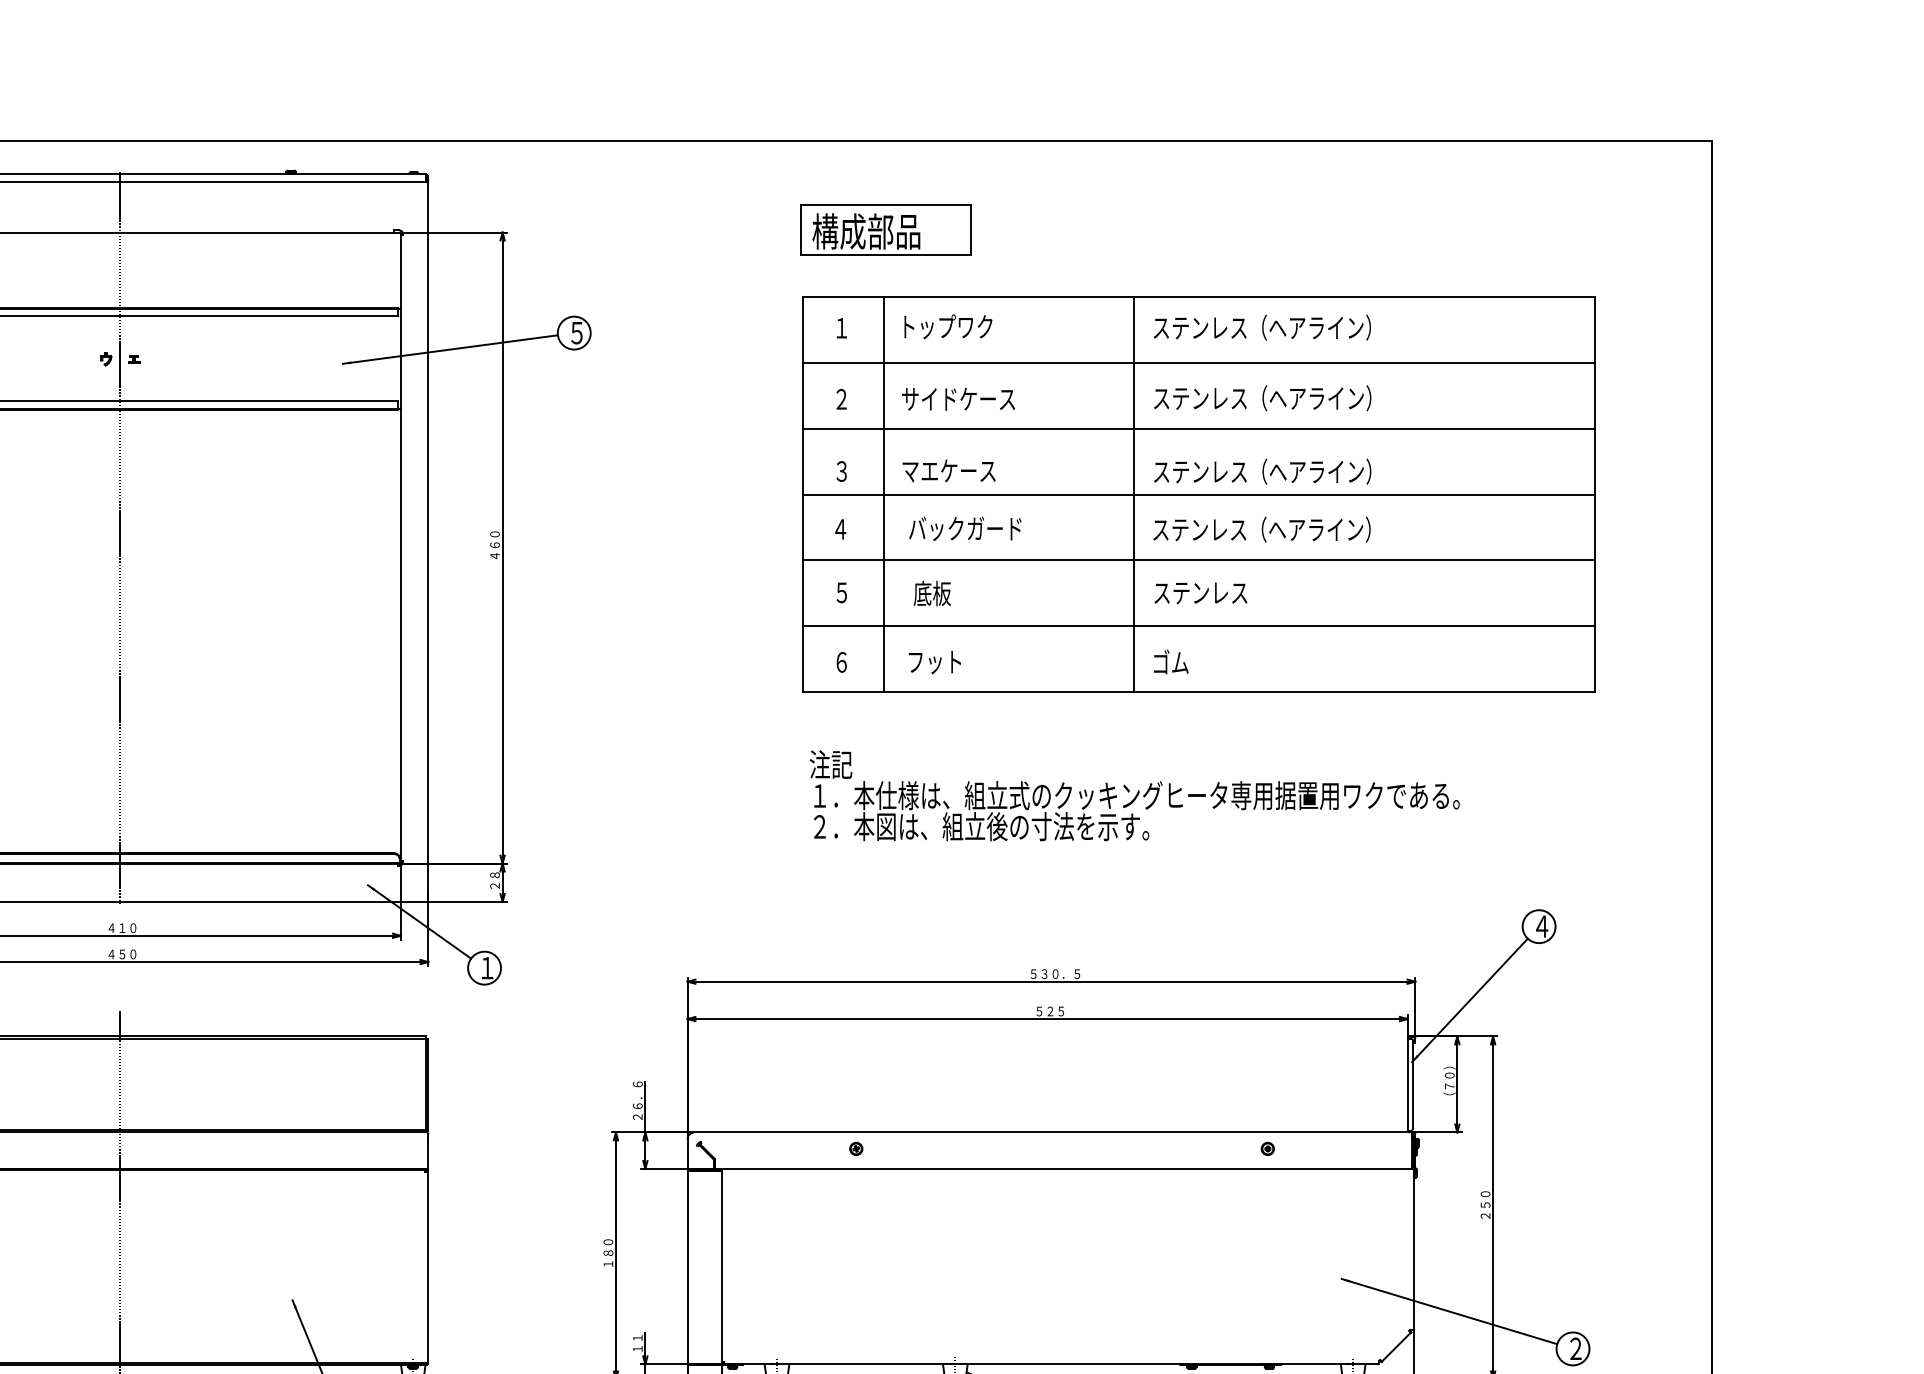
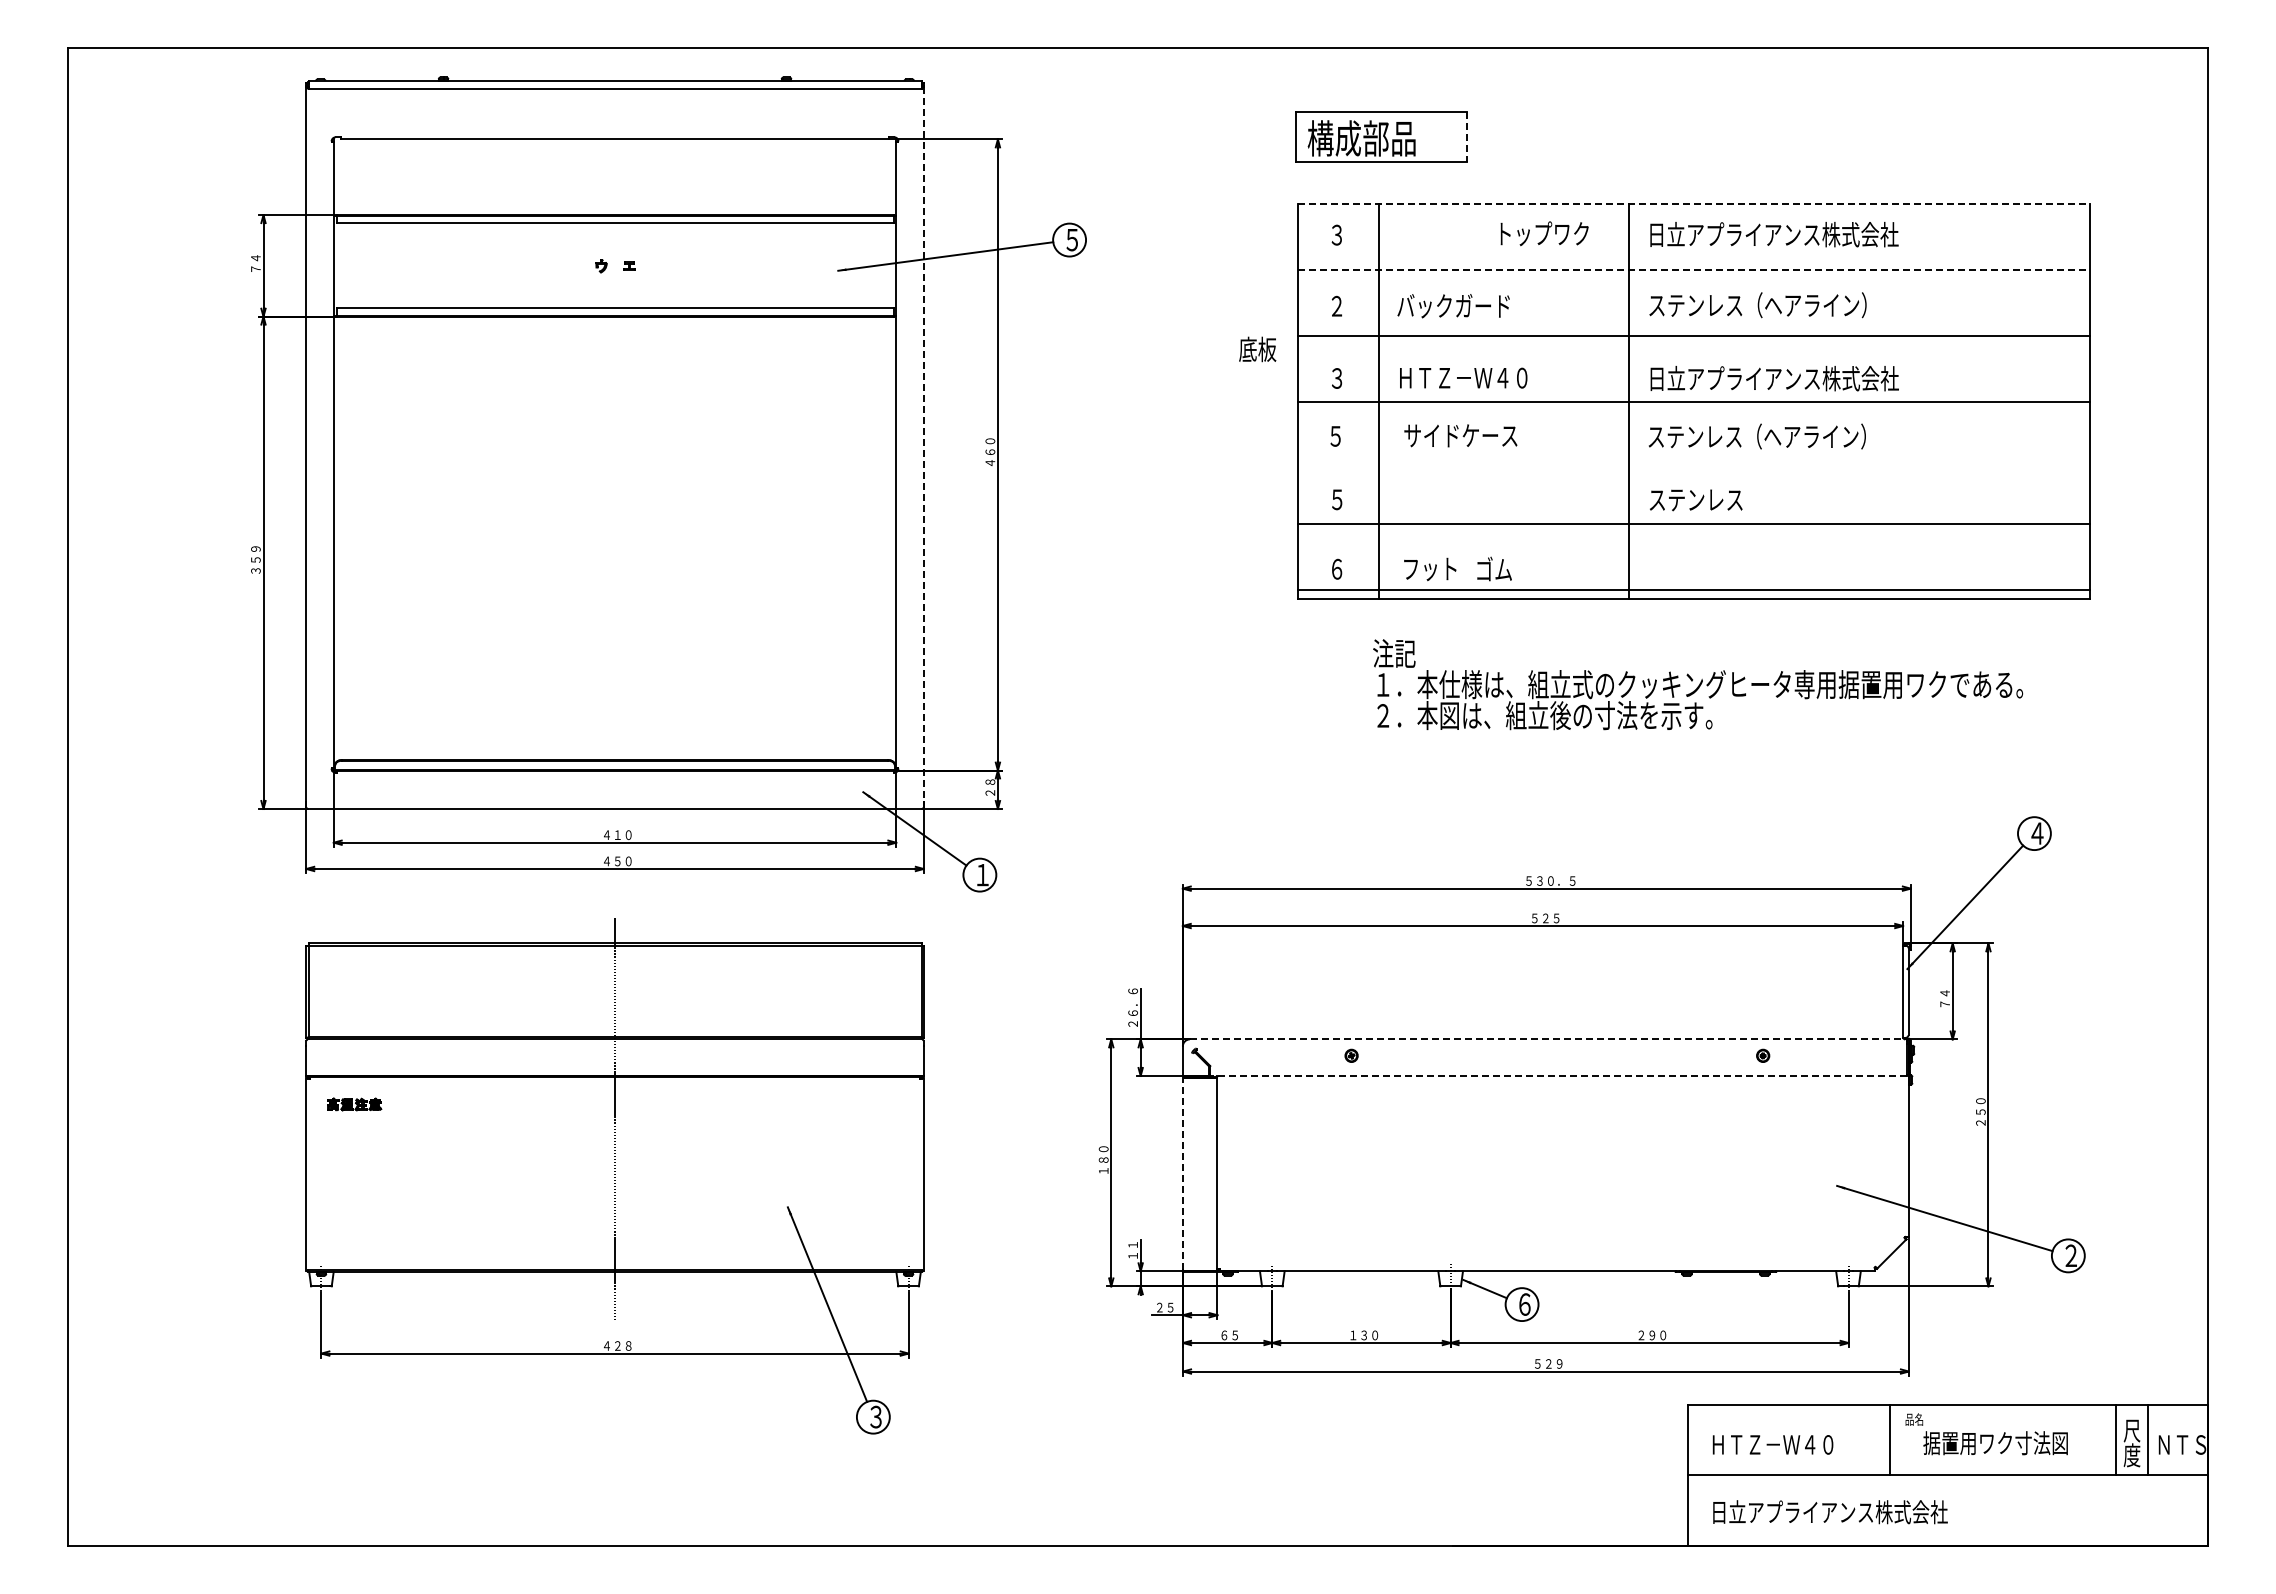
line: (971, 229) -> (1466, 136), solid -> dashed
line: (1199, 297) -> (1694, 204), solid -> dashed
text: (948, 326) -> (1544, 233), moved
text: (841, 327) -> (1336, 234), １ -> ３
text: (1278, 327) -> (1773, 234), ステンレス（ヘアライン） -> 日立アプライアンス株式会社
line: (1199, 362) -> (1694, 269), solid -> dashed
text: (958, 399) -> (1453, 306), サイドケース -> バックガード
text: (967, 470) -> (1462, 377), マエケース -> ＨＴＺ－Ｗ４０
text: (1278, 471) -> (1773, 378), ステンレス（ヘアライン） -> 日立アプライアンス株式会社
text: (965, 528) -> (1460, 435), バックガード -> サイドケース
text: (840, 529) -> (1335, 436), ４ -> ５
line: (428, 537) -> (923, 444), solid -> dashed
line: (120, 538) -> (615, 445), removed
line: (1199, 560) -> (1694, 524), moved
text: (932, 593) -> (1257, 349), moved
line: (1199, 626) -> (1694, 590), moved
text: (1171, 661) -> (1494, 568), moved
text: (1135, 795) -> (1698, 684), moved
text: (1449, 1083) -> (1944, 990), （７０） -> ７４
line: (1053, 1132) -> (1548, 1039), solid -> dashed
line: (1063, 1168) -> (1558, 1075), solid -> dashed
line: (688, 1267) -> (1183, 1174), solid -> dashed

